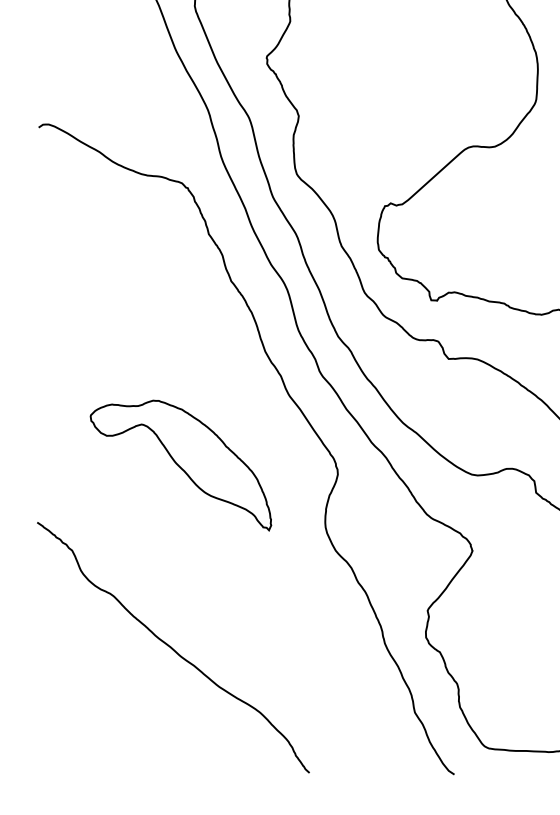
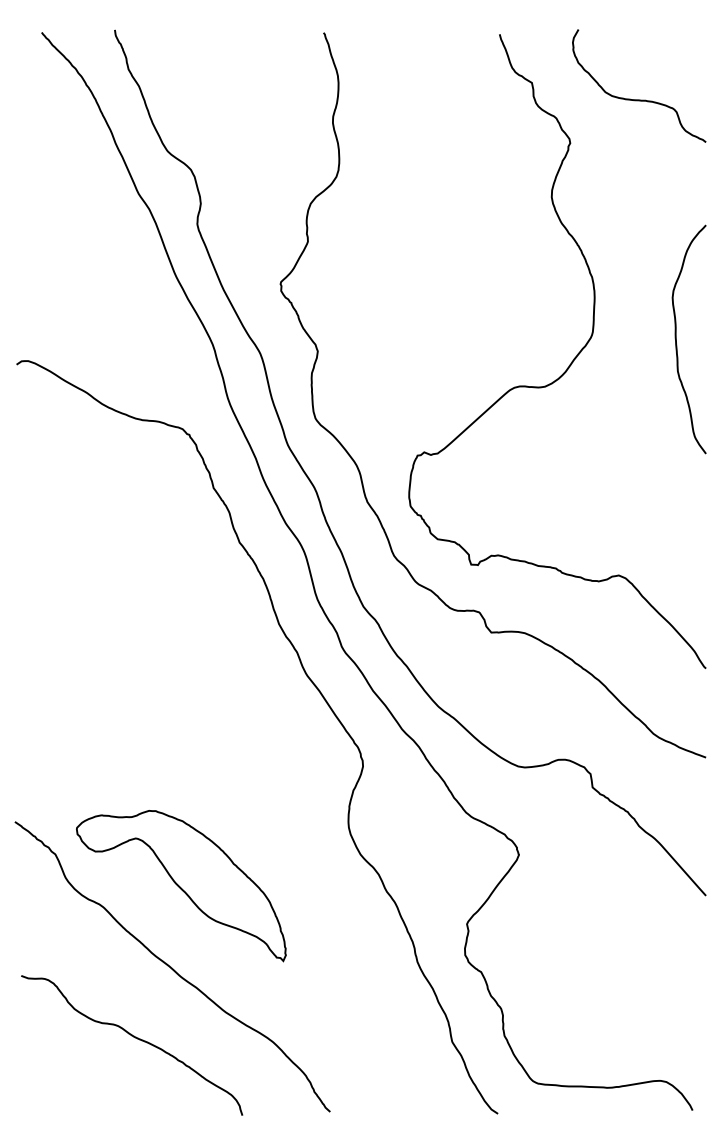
part: (181, 466) -> (181, 886), moved
curve: (141, 709) -> (135, 1038), added

